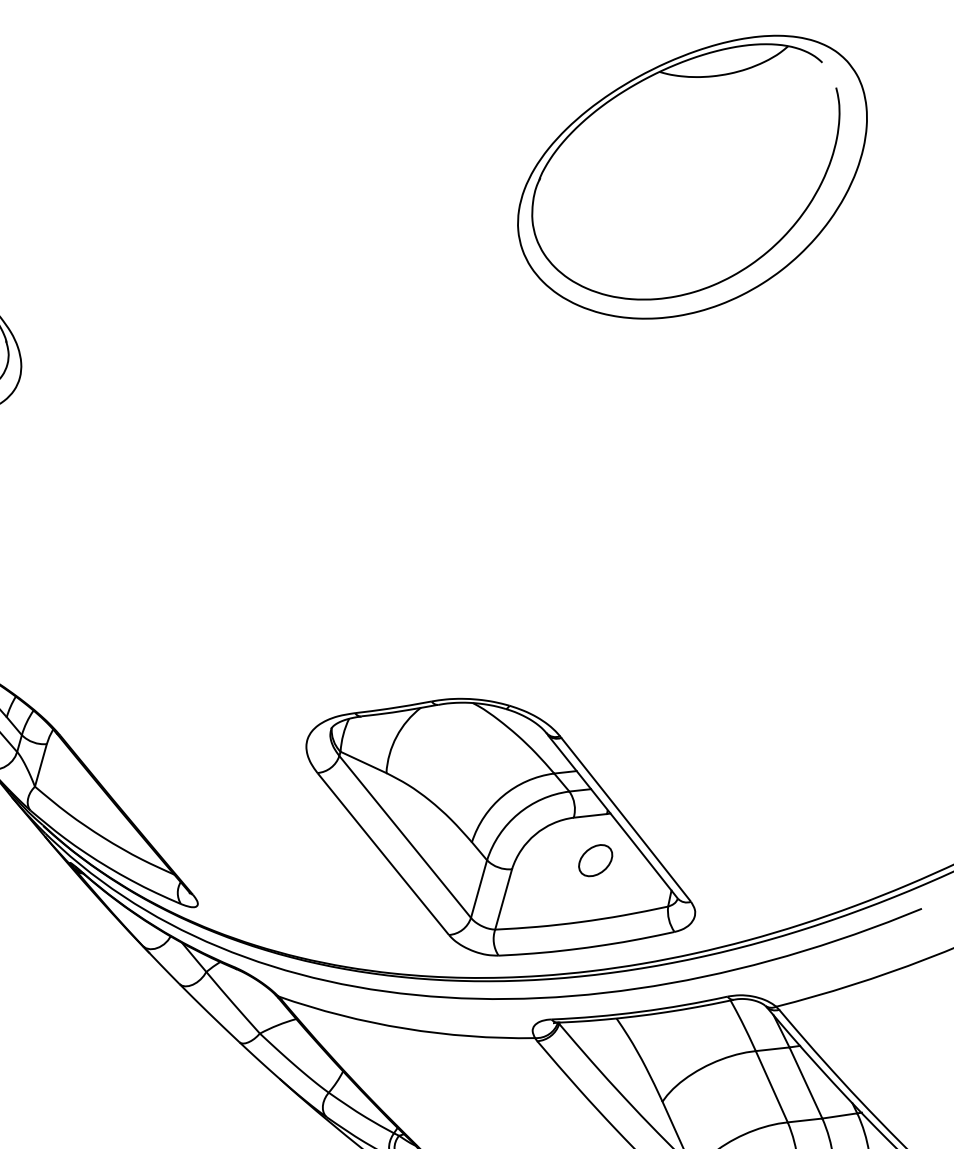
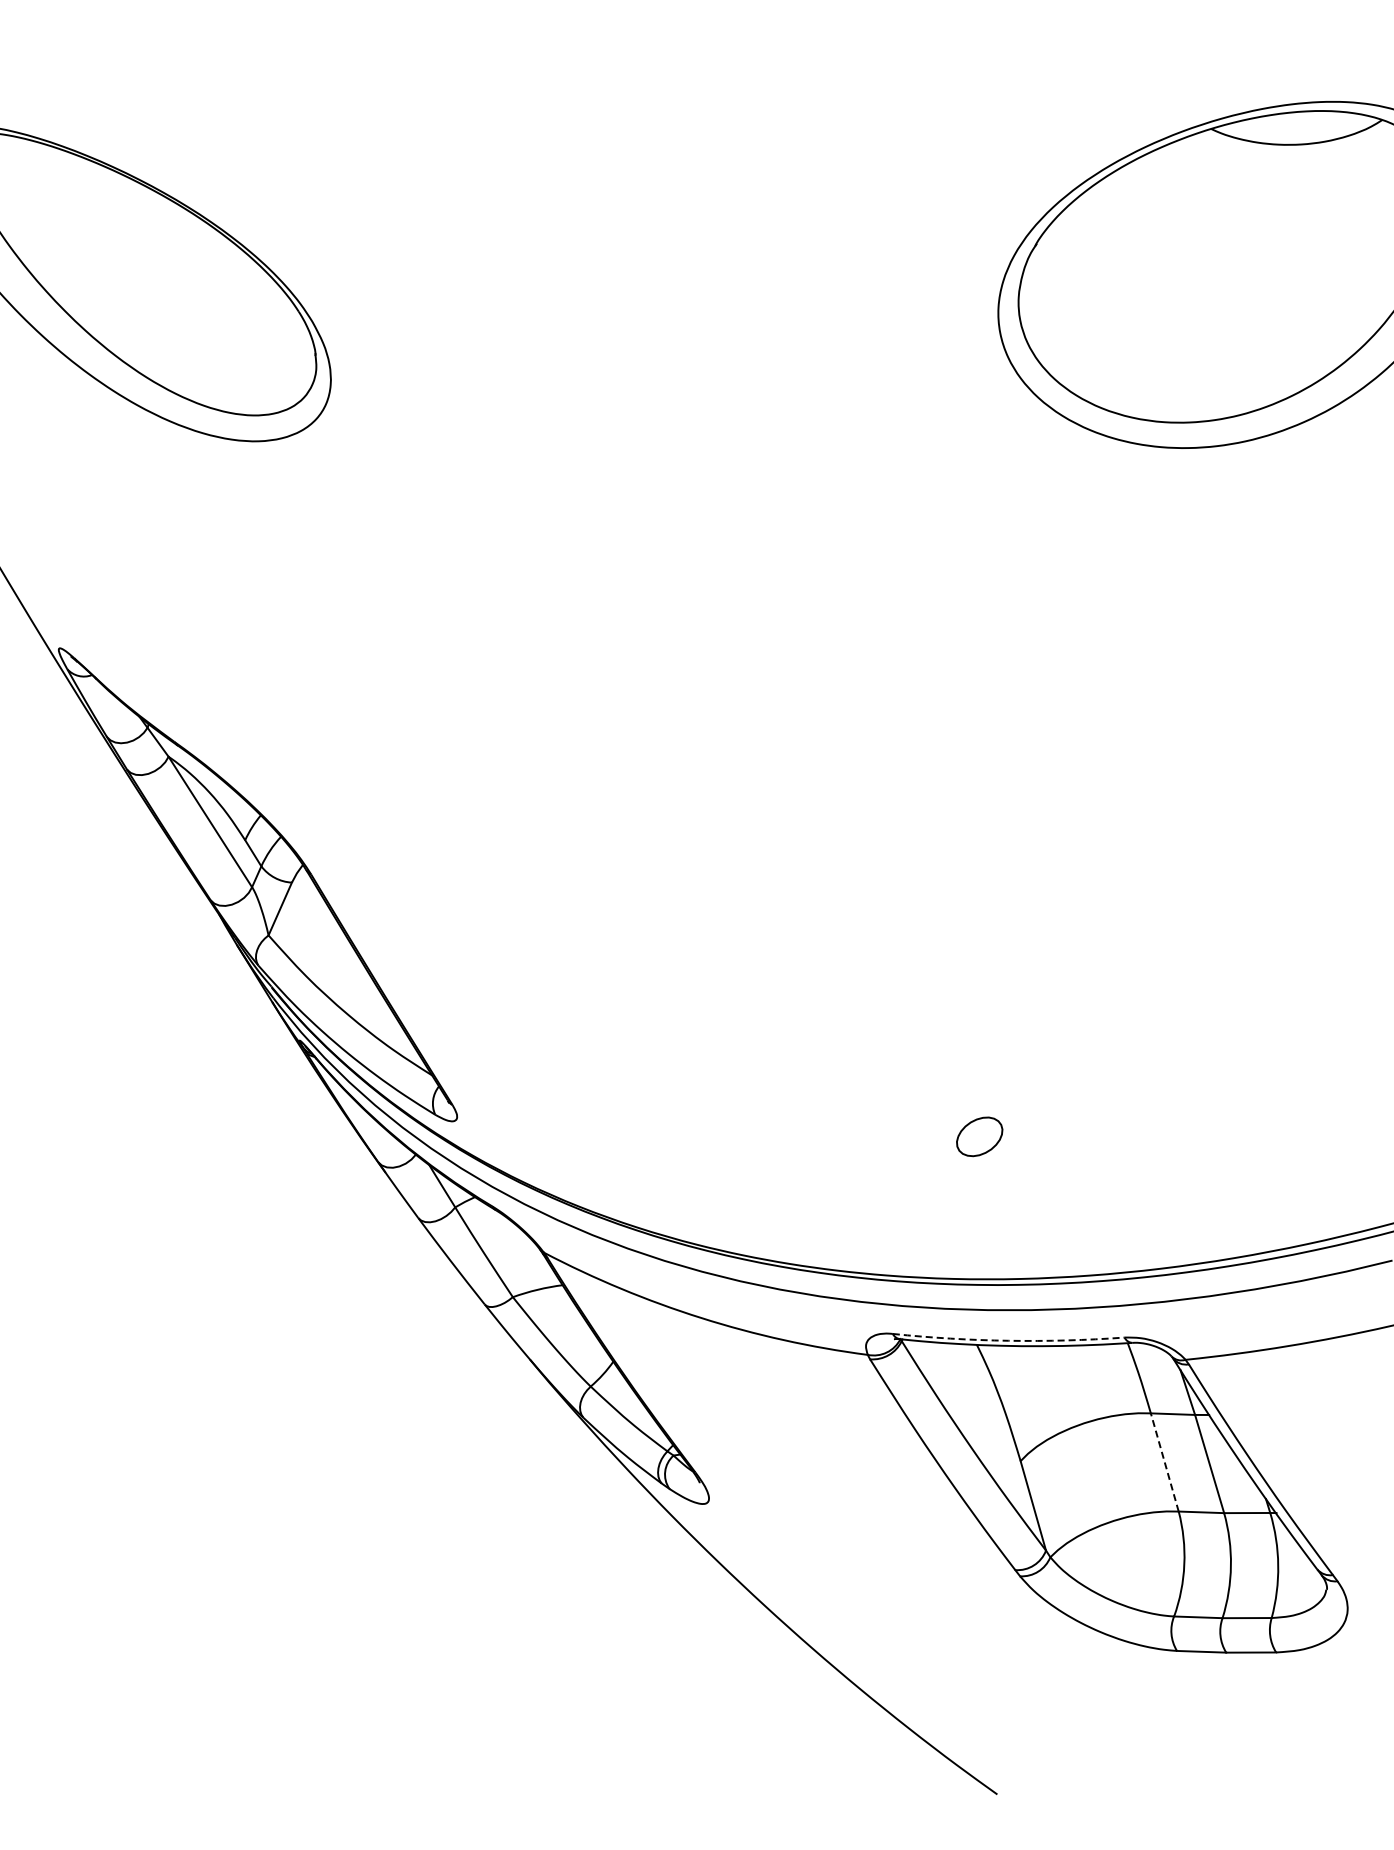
part: (499, 825) -> (862, 1073), removed
arc: (639, 1011) -> (1008, 1340), solid -> dashed
line: (771, 1086) -> (1164, 1461), solid -> dashed

